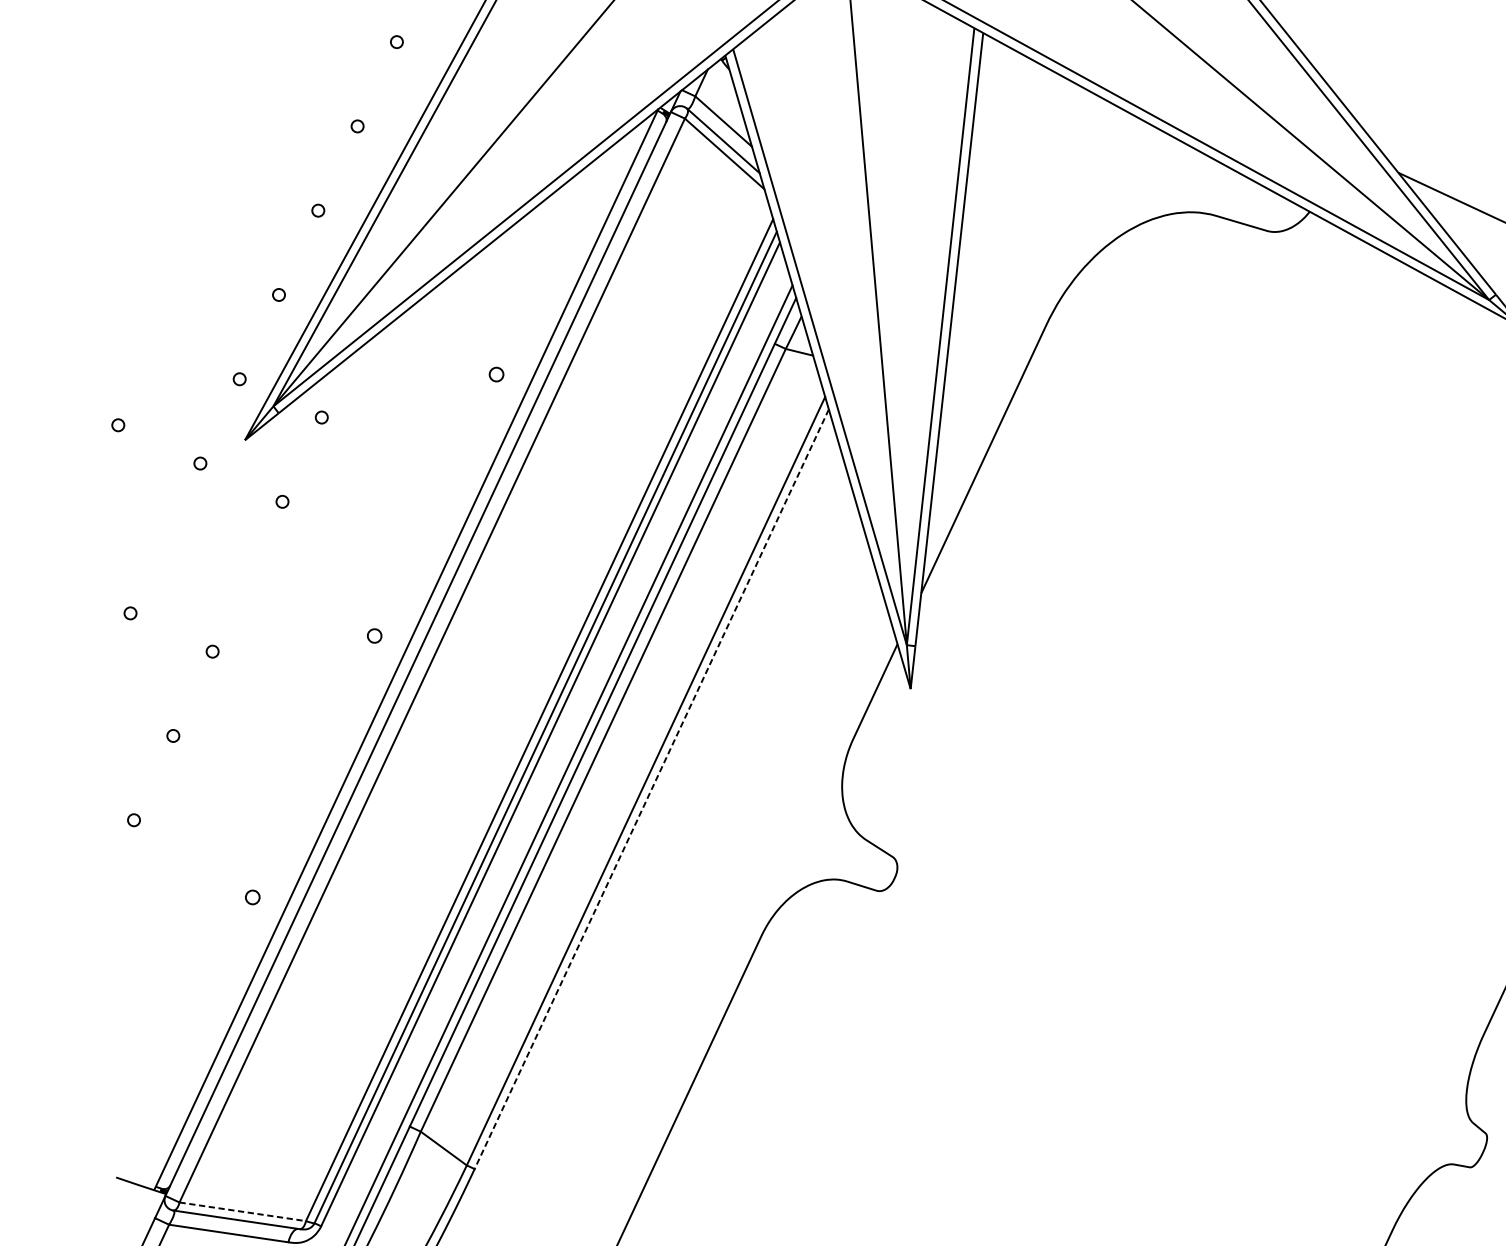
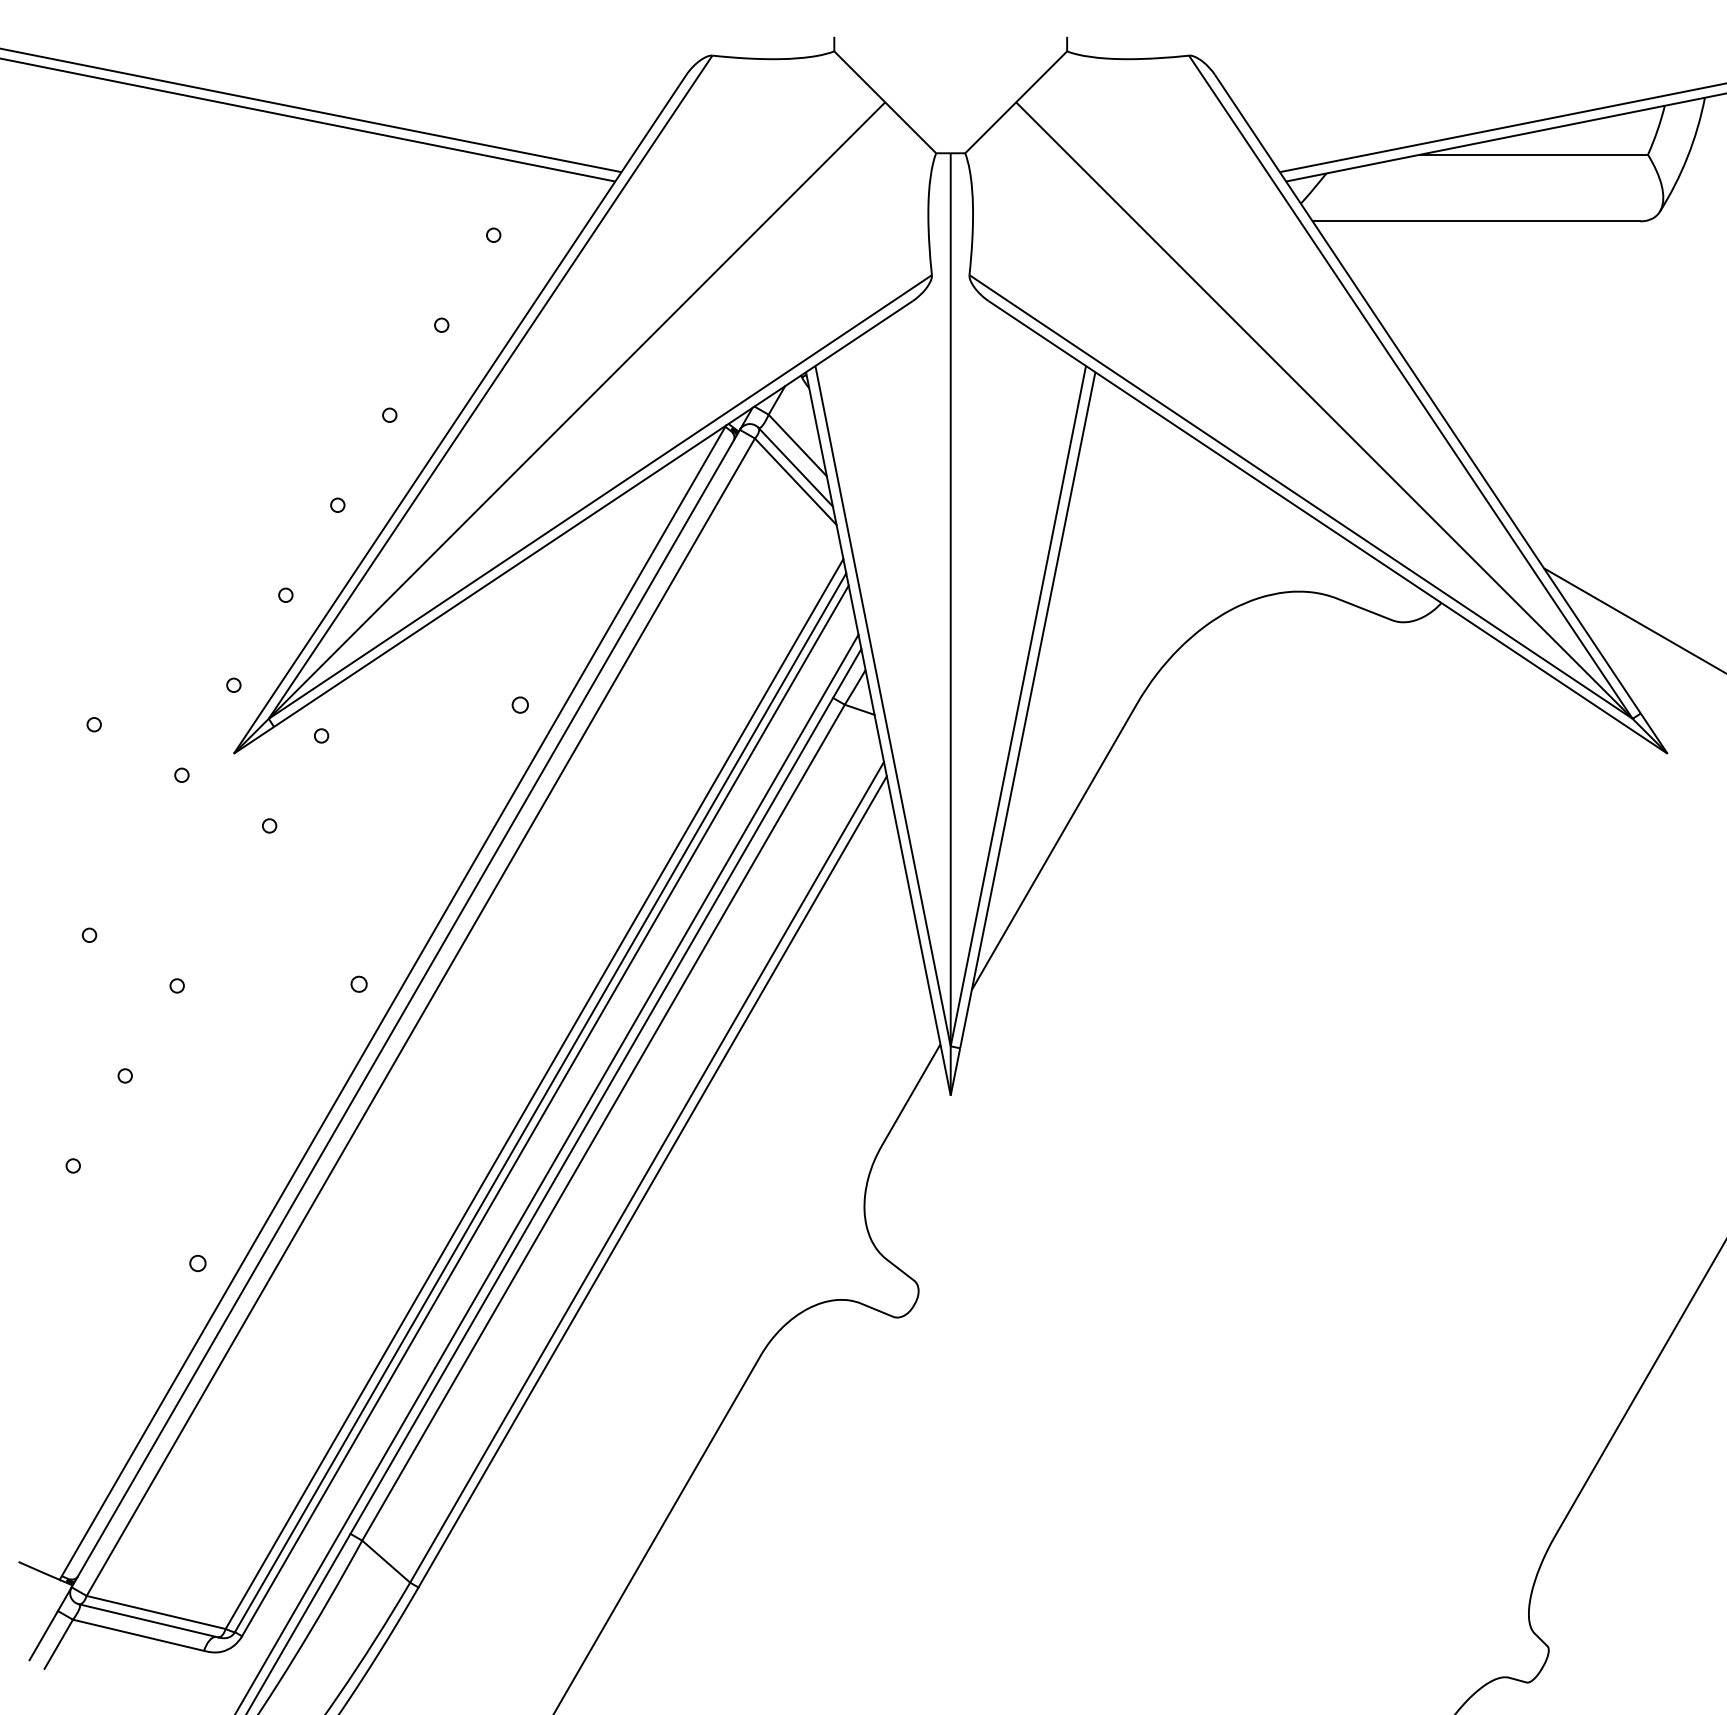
line: (651, 789) -> (652, 1182), dashed -> solid
line: (243, 1211) -> (156, 1612), dashed -> solid

